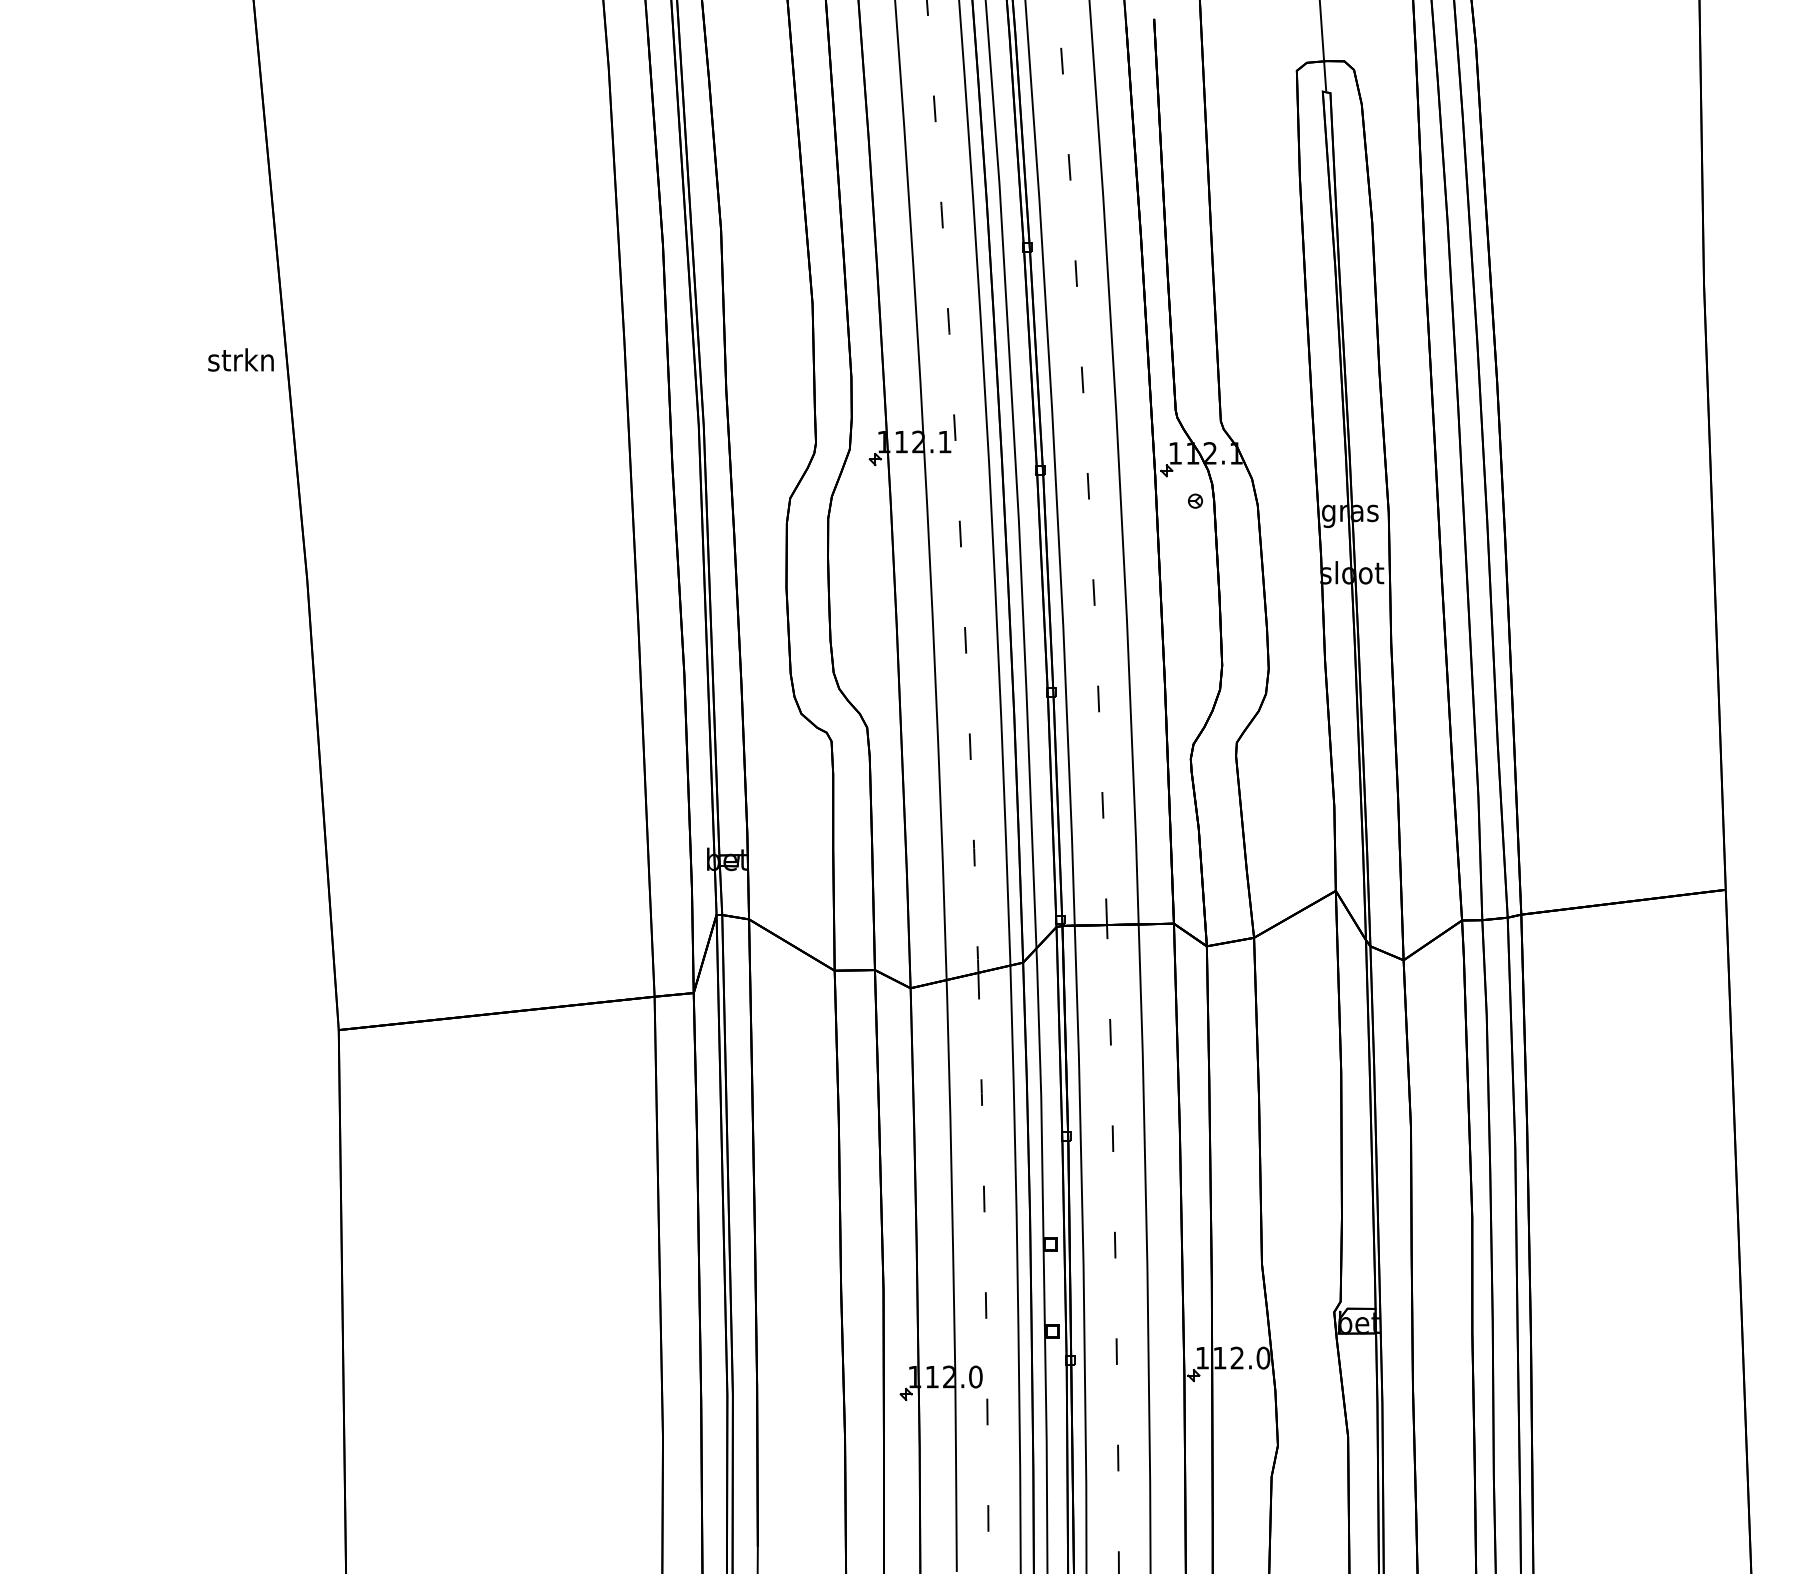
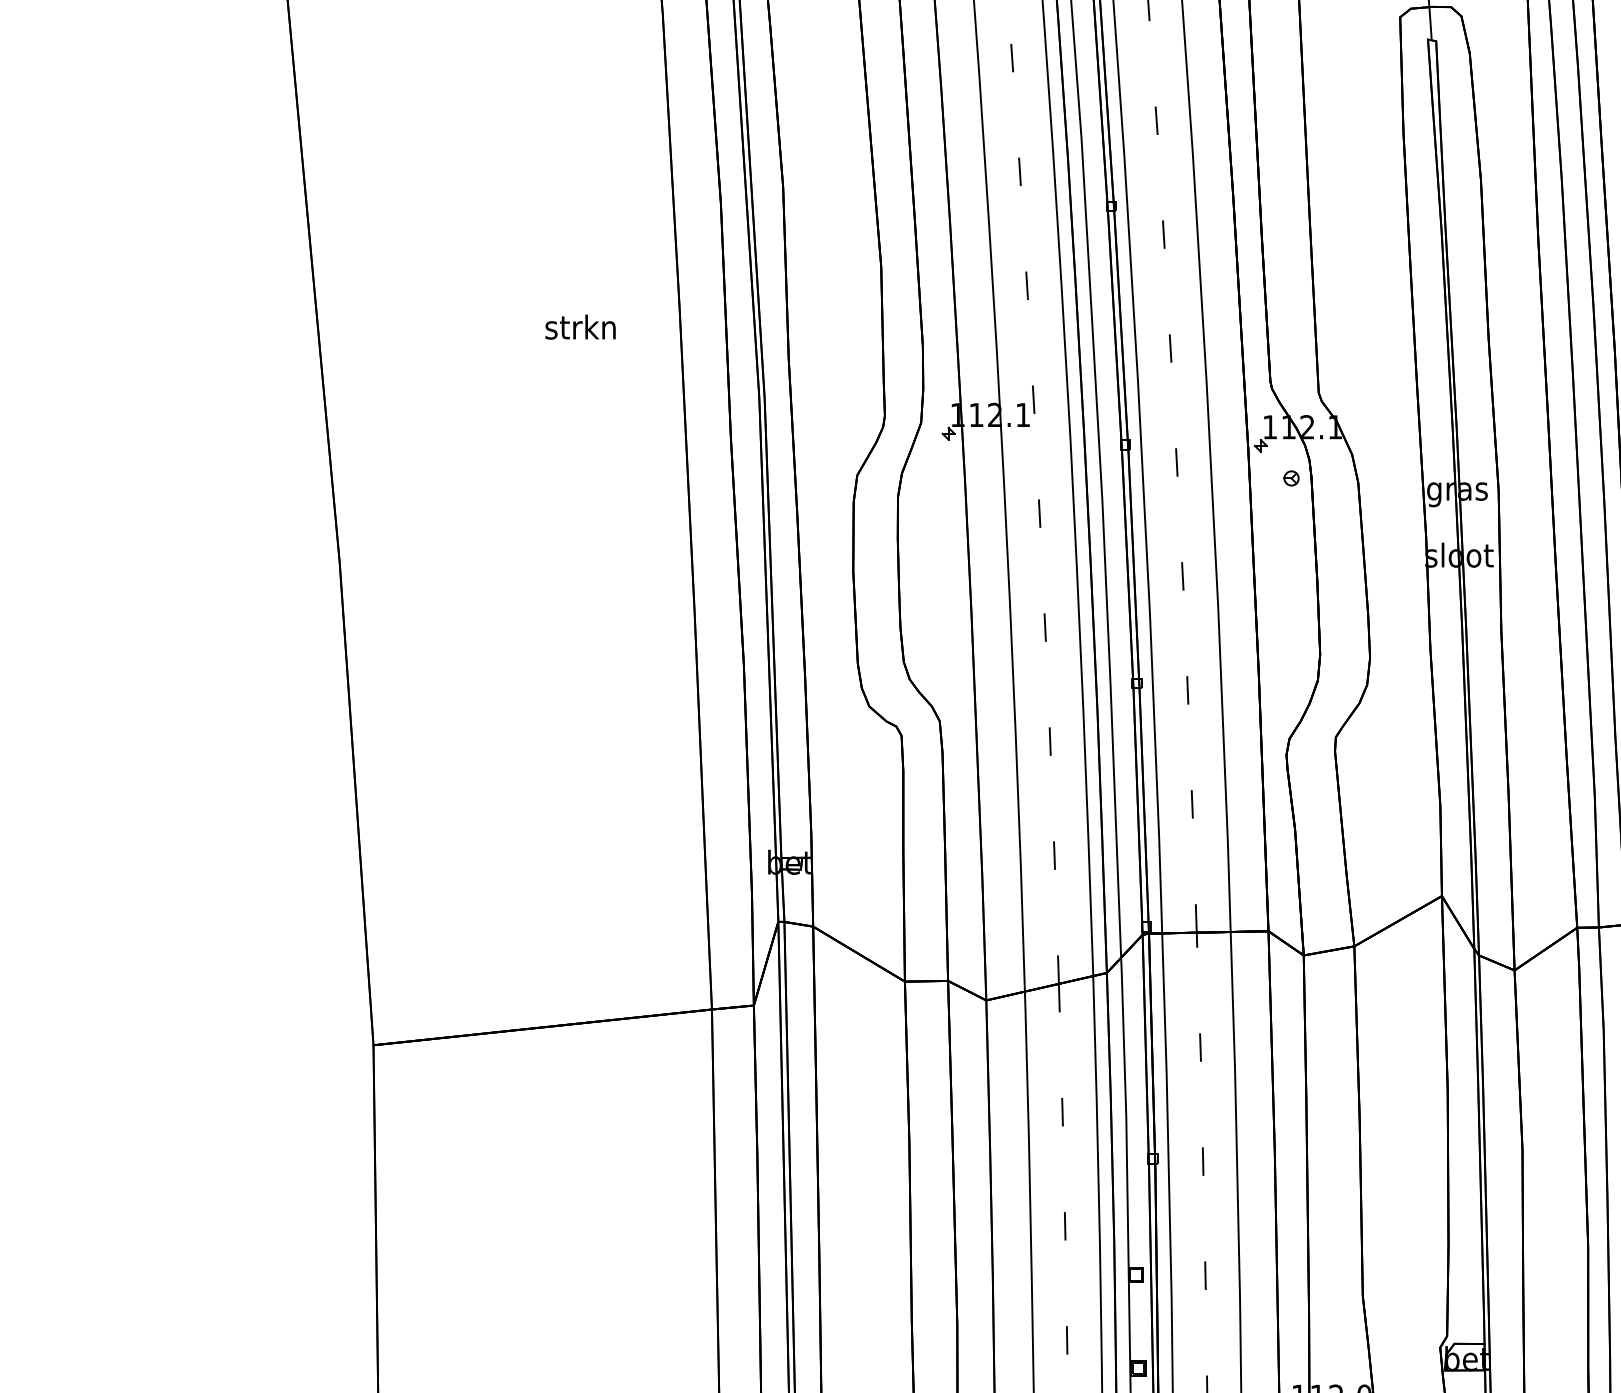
text: (240, 359) -> (580, 326), moved

